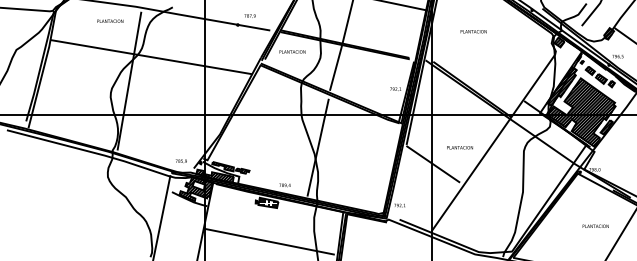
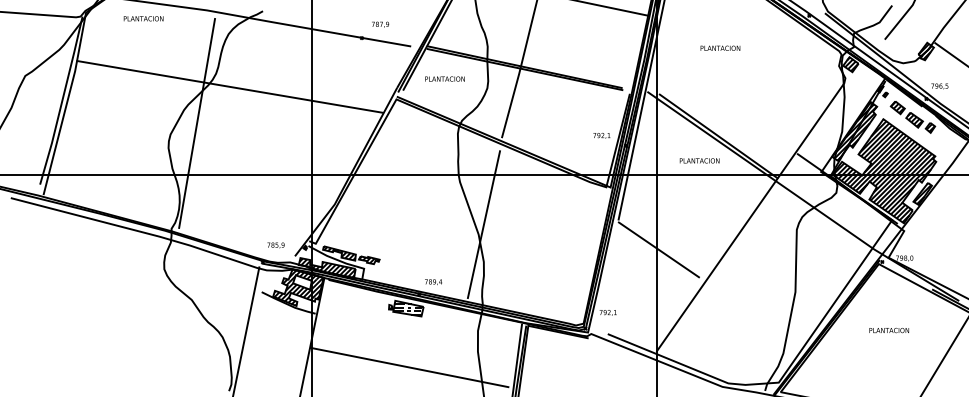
text: (110, 20) -> (143, 17), moved
text: (459, 147) -> (698, 160), moved
text: (595, 225) -> (888, 329), moved

